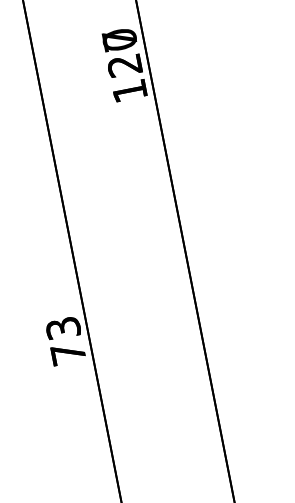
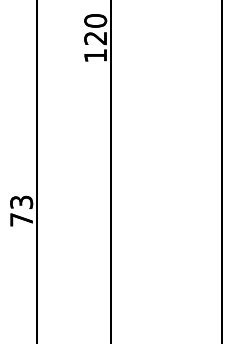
text: (119, 39) -> (95, 20), 127 -> 120

